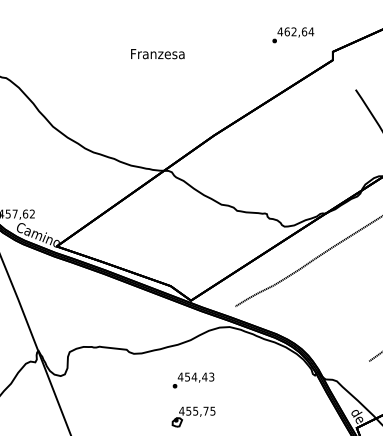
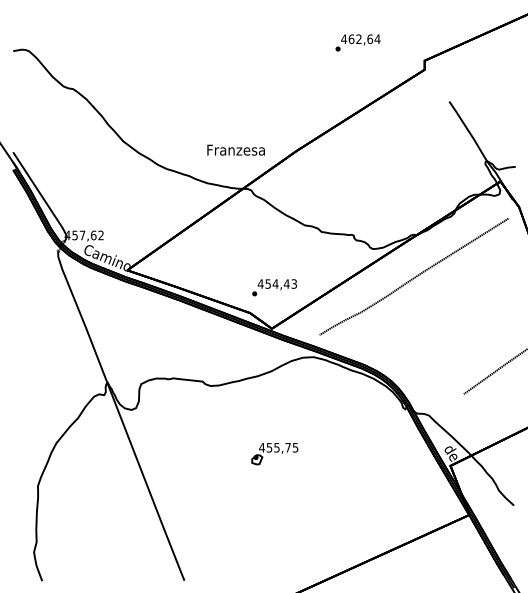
text: (292, 34) -> (357, 42), moved
text: (157, 53) -> (235, 149), moved
text: (193, 380) -> (274, 287), moved

